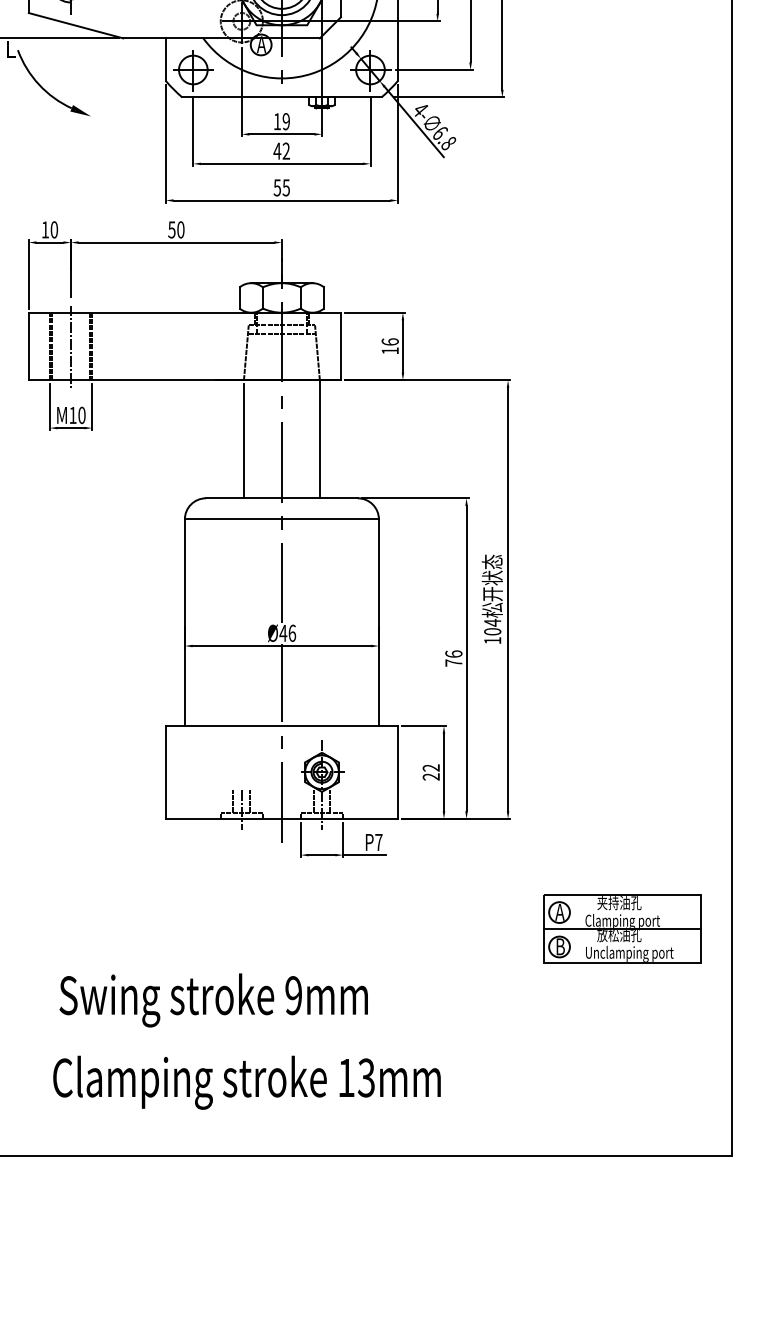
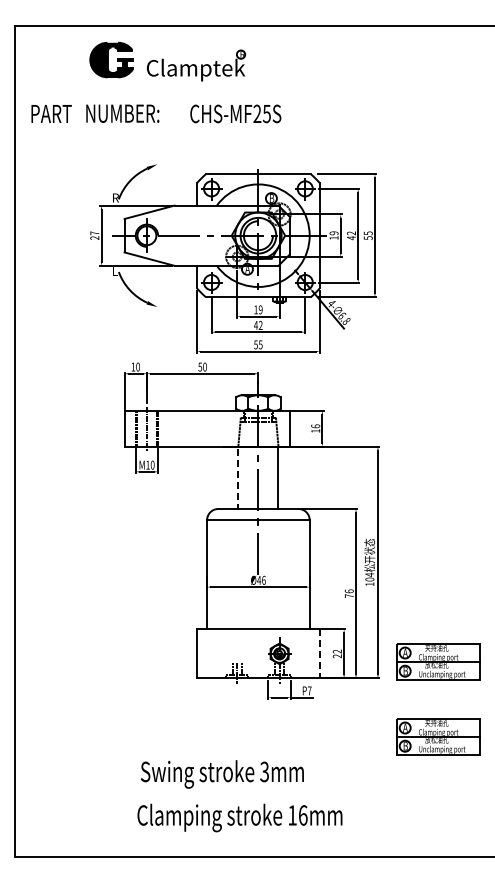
line: (244, 442) -> (238, 479), solid -> dashed
line: (282, 743) -> (258, 638), removed
line: (397, 771) -> (319, 653), solid -> dashed
part: (622, 786) -> (438, 661), added
text: (293, 996) -> (264, 772), 9mm -> 3mm
text: (365, 1078) -> (302, 815), 13mm -> 16mm

